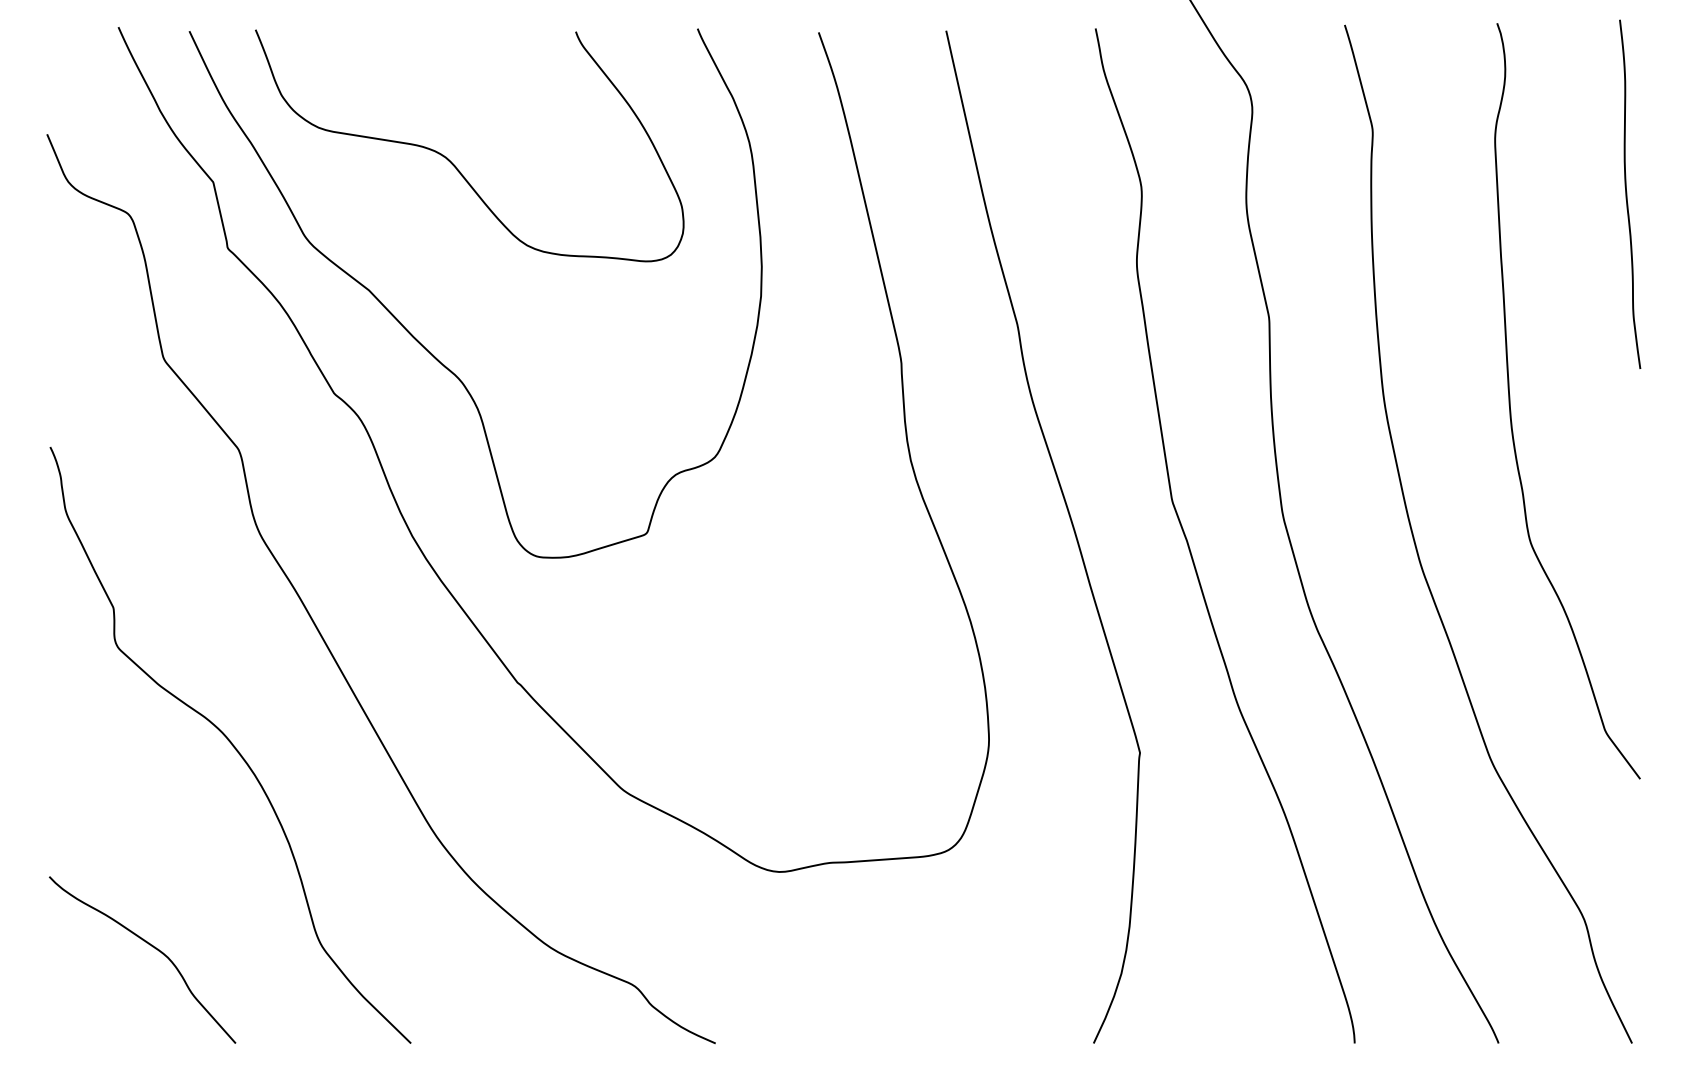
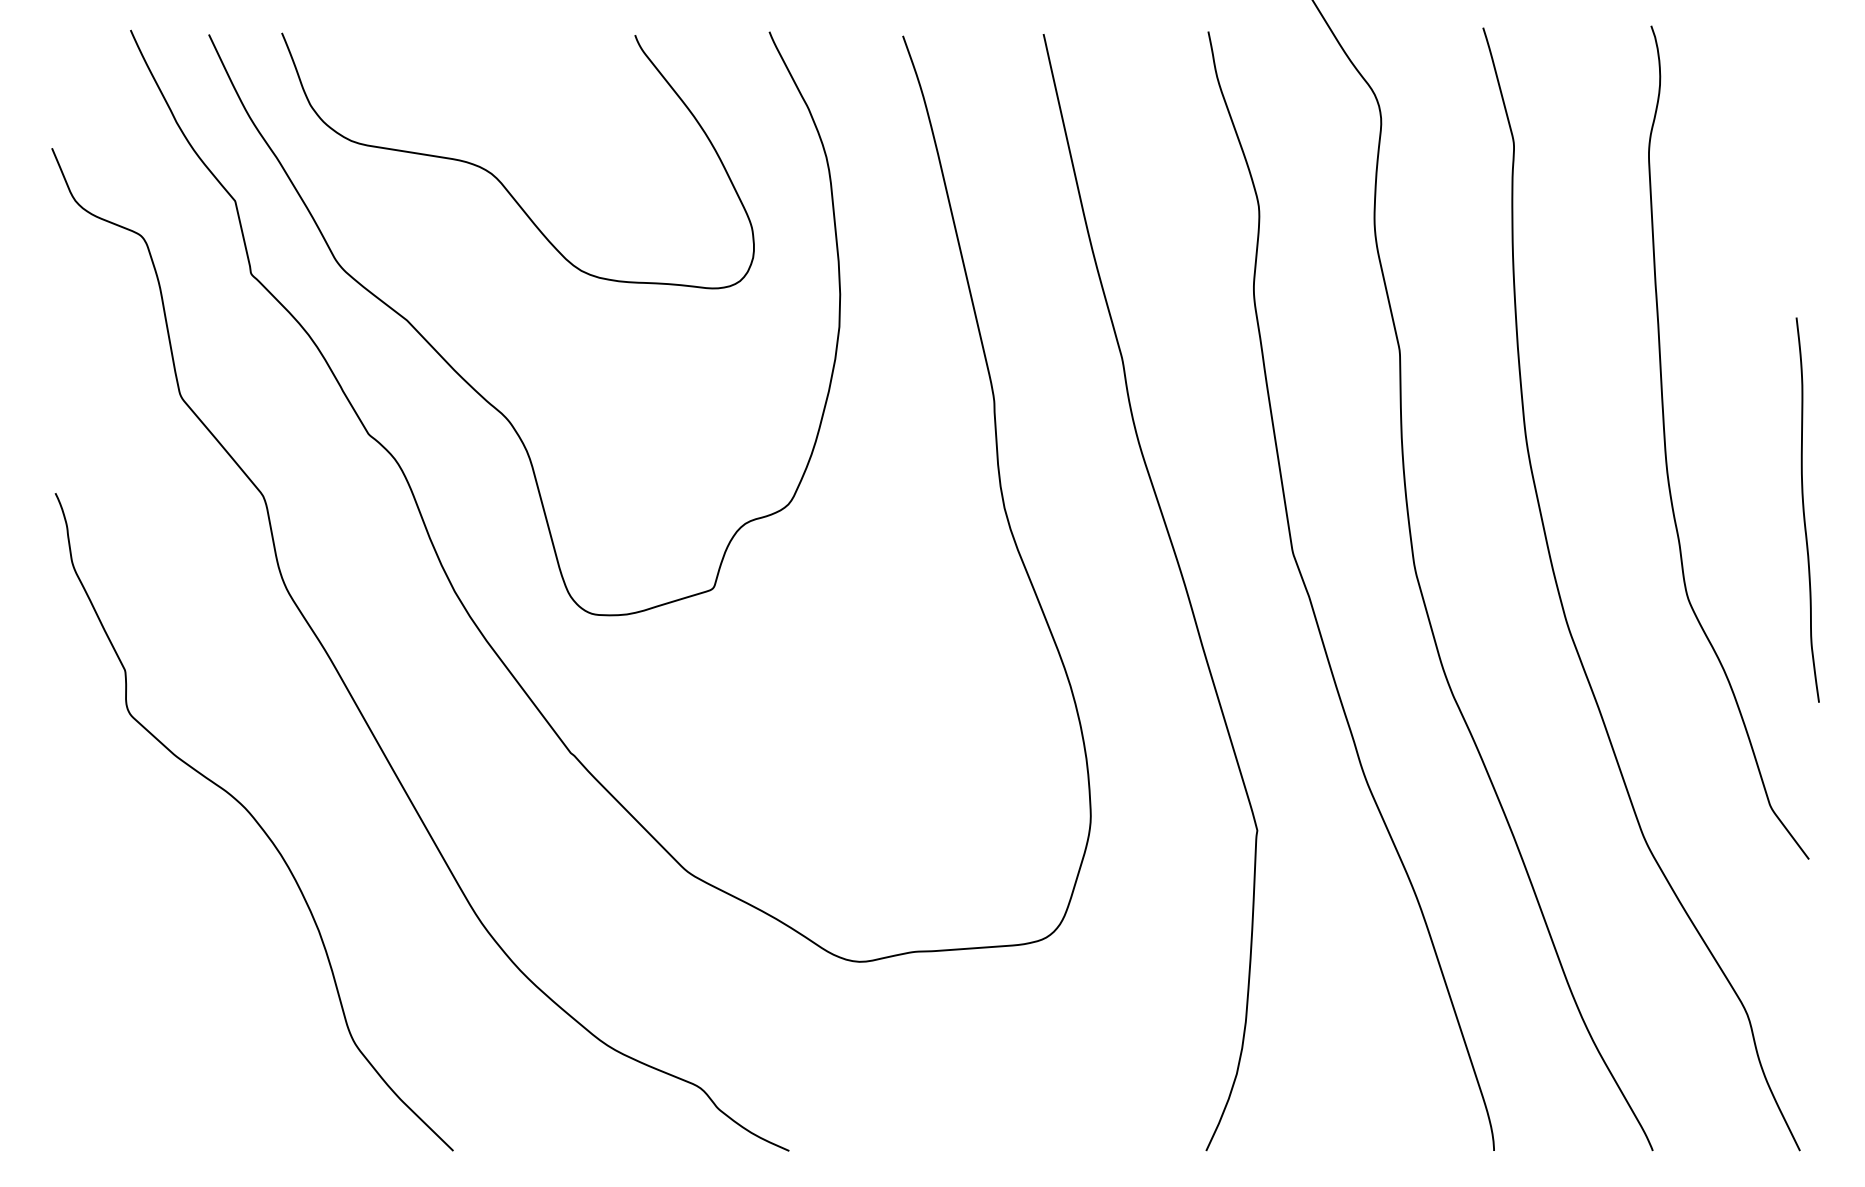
curve: (1627, 193) -> (1804, 509), moved
curve: (152, 947) -> (168, 1045), removed

